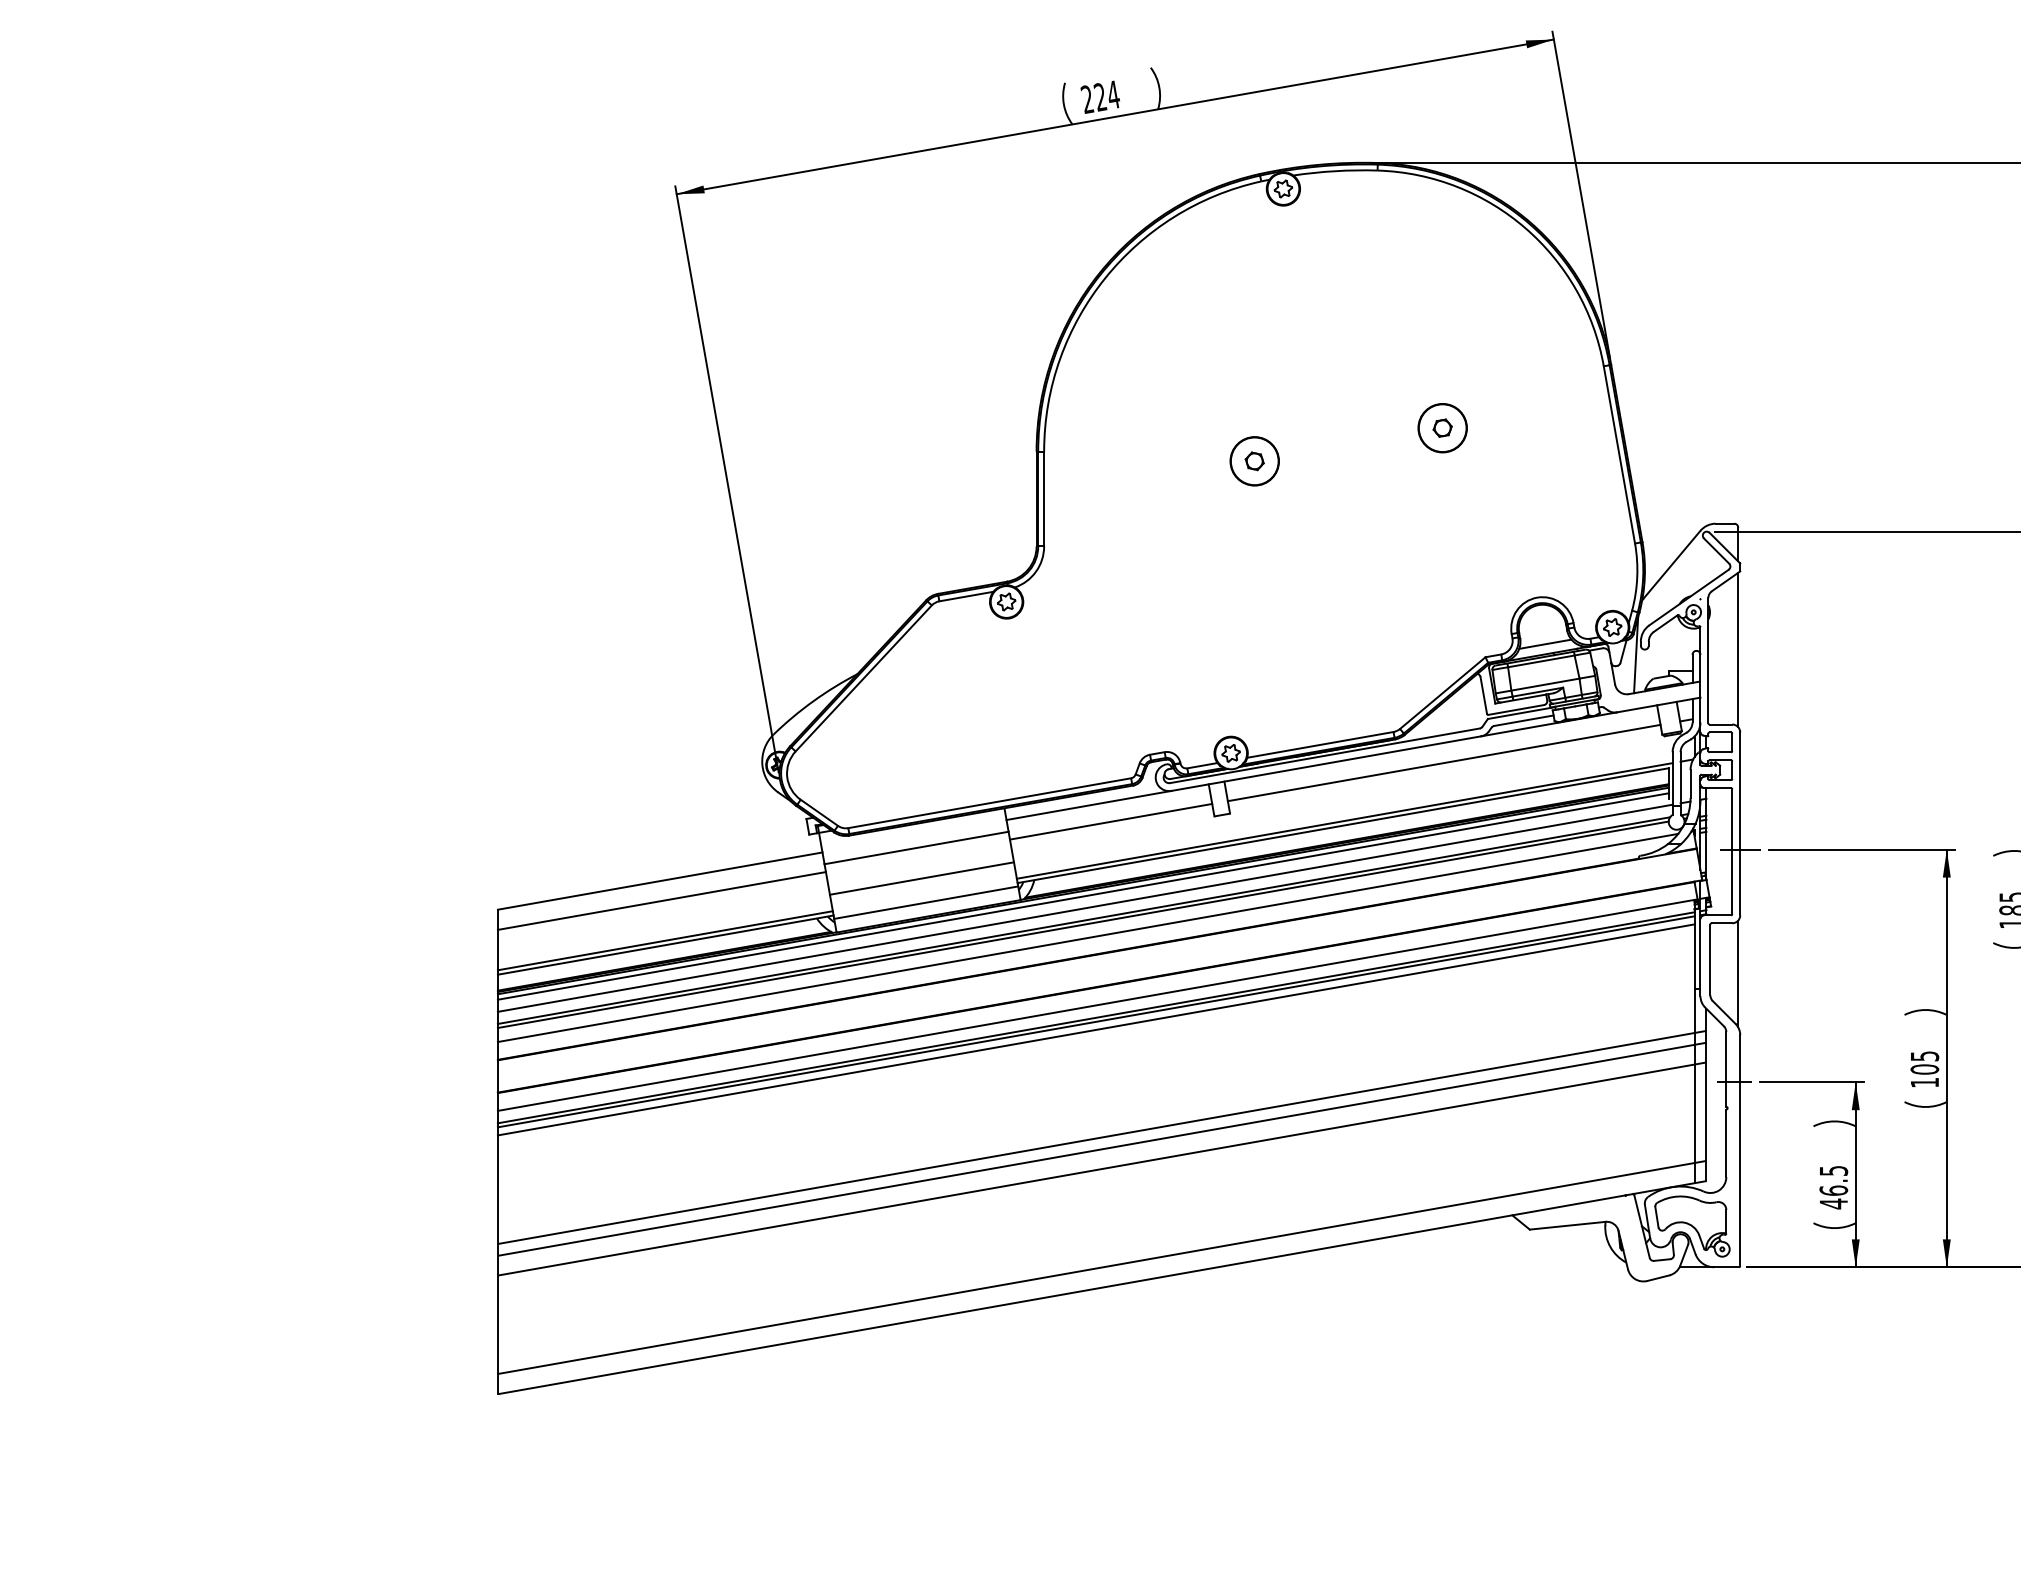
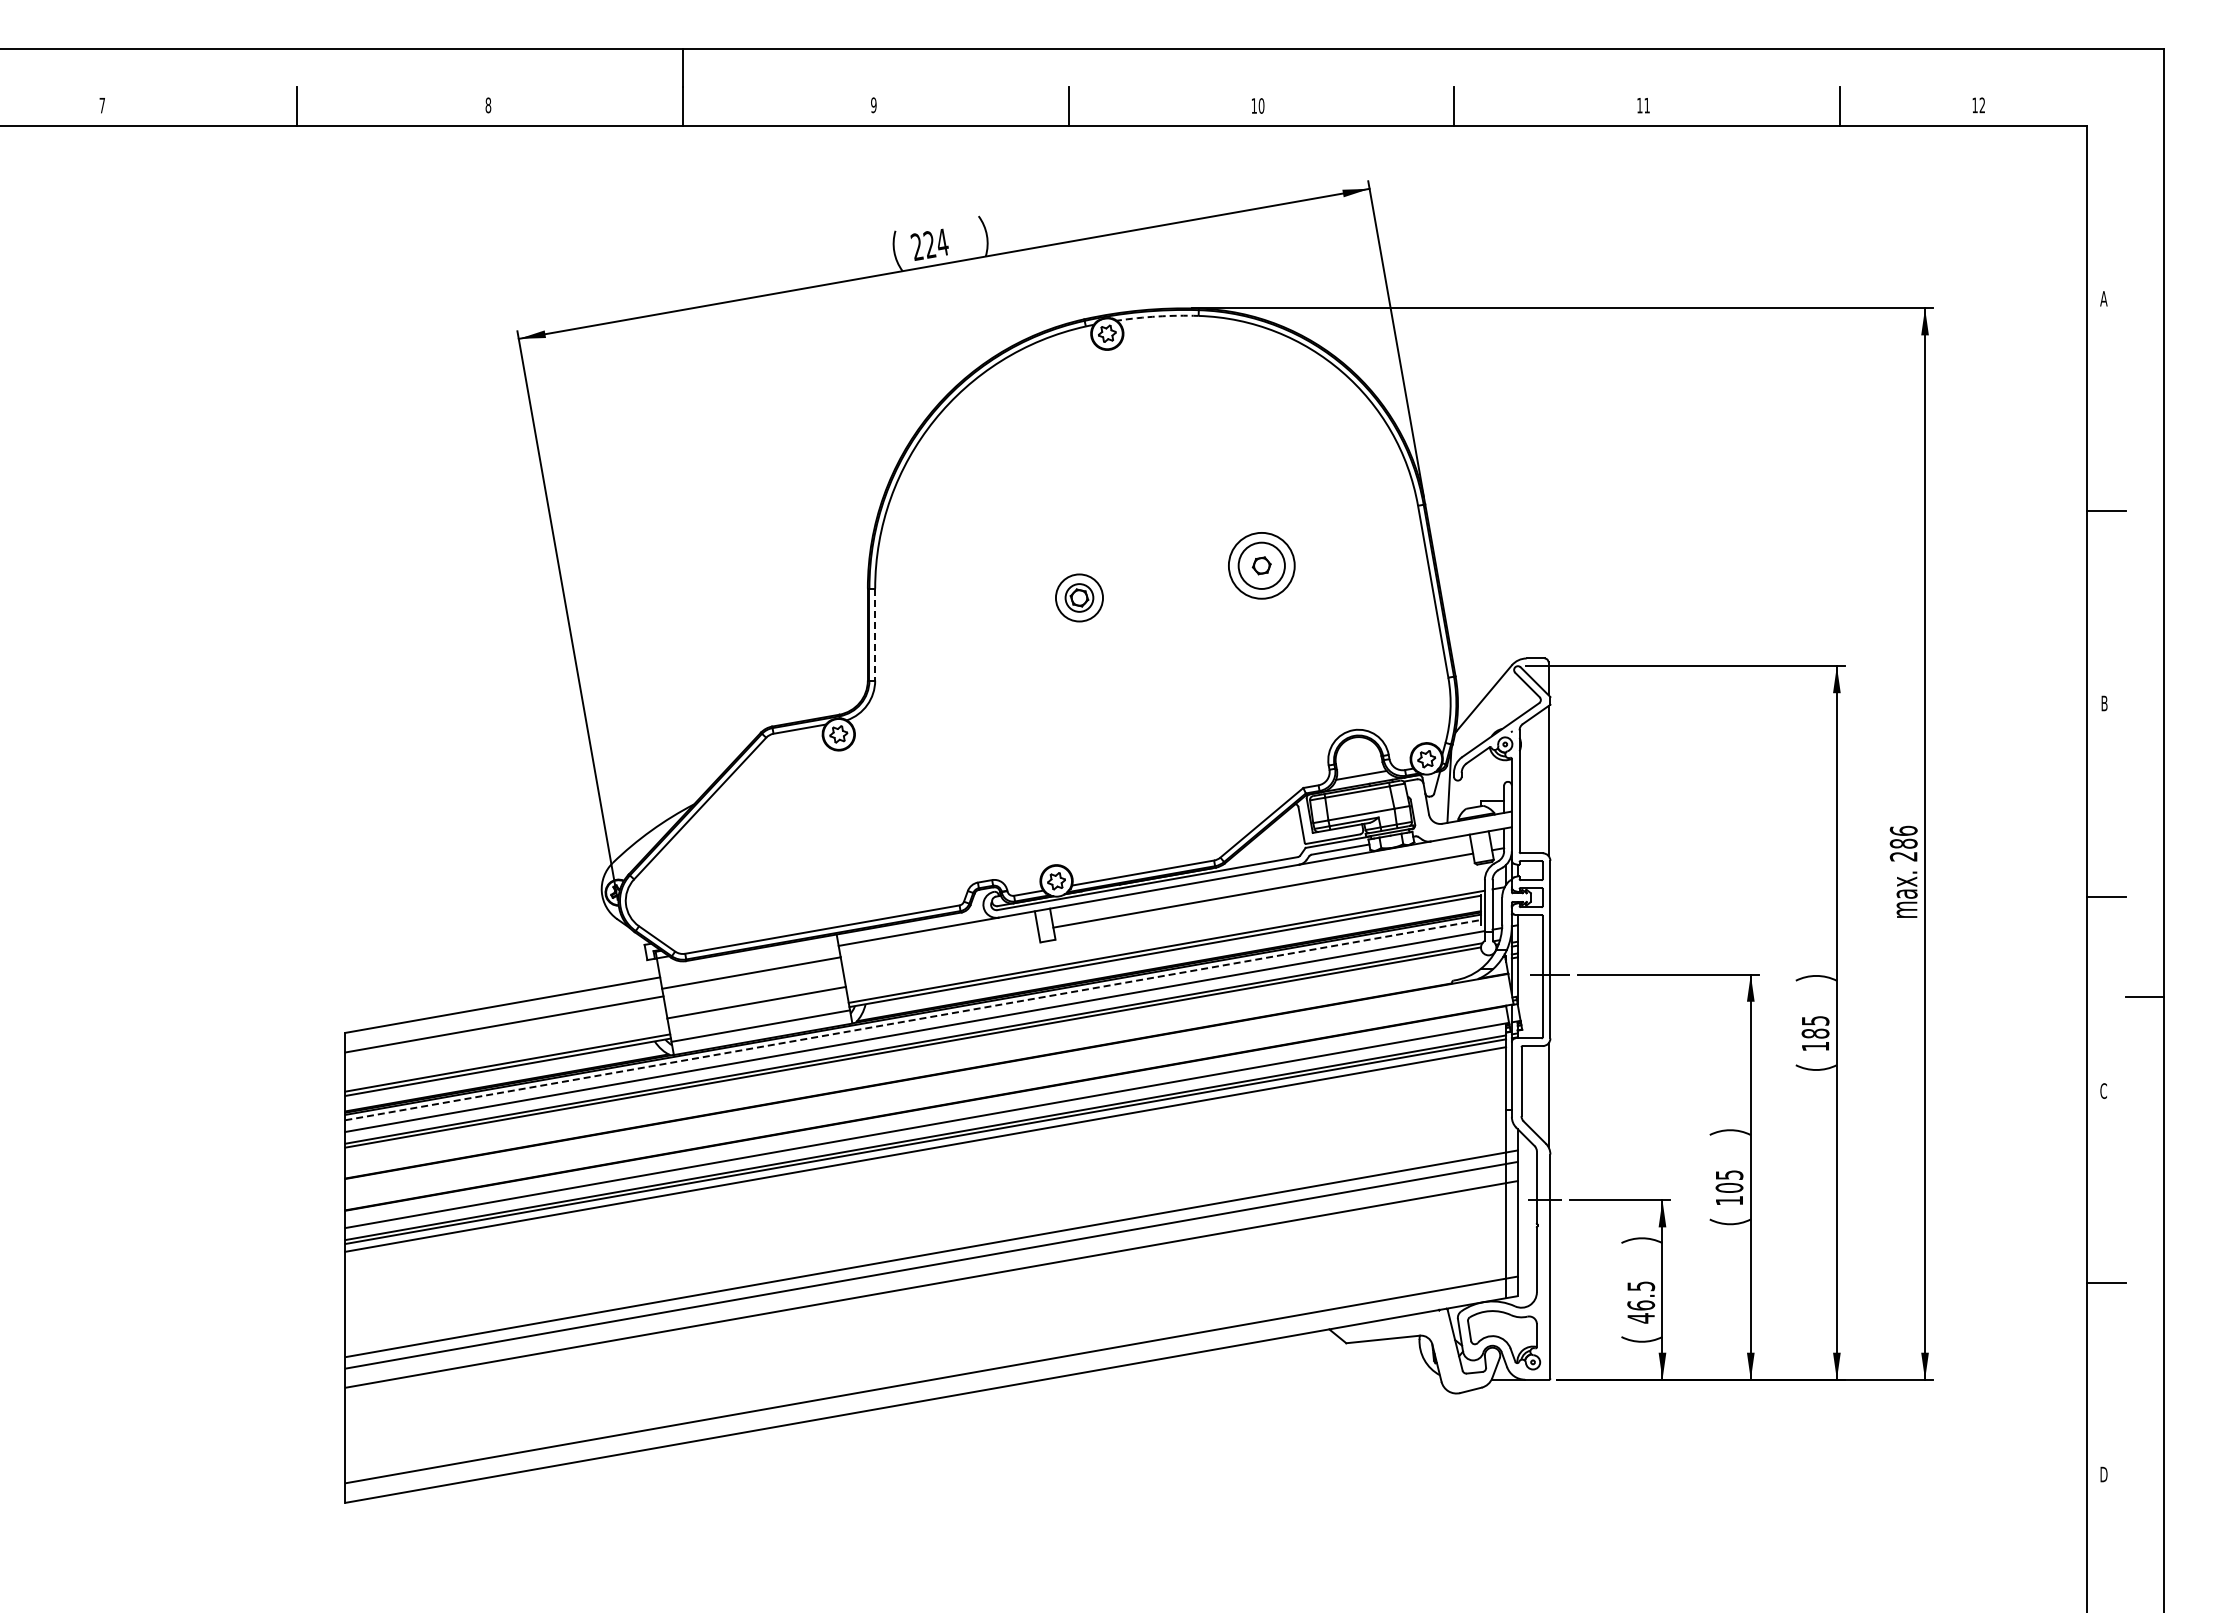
arc: (1335, 171) -> (1157, 316), solid -> dashed
circle: (1442, 427) -> (1261, 565), size x1.4
circle: (1254, 460) -> (1079, 597), size x0.6
line: (1044, 498) -> (875, 634), solid -> dashed
line: (1111, 821) -> (940, 947), removed
line: (1083, 896) -> (913, 1020), solid -> dashed
line: (1087, 938) -> (917, 1060), removed

